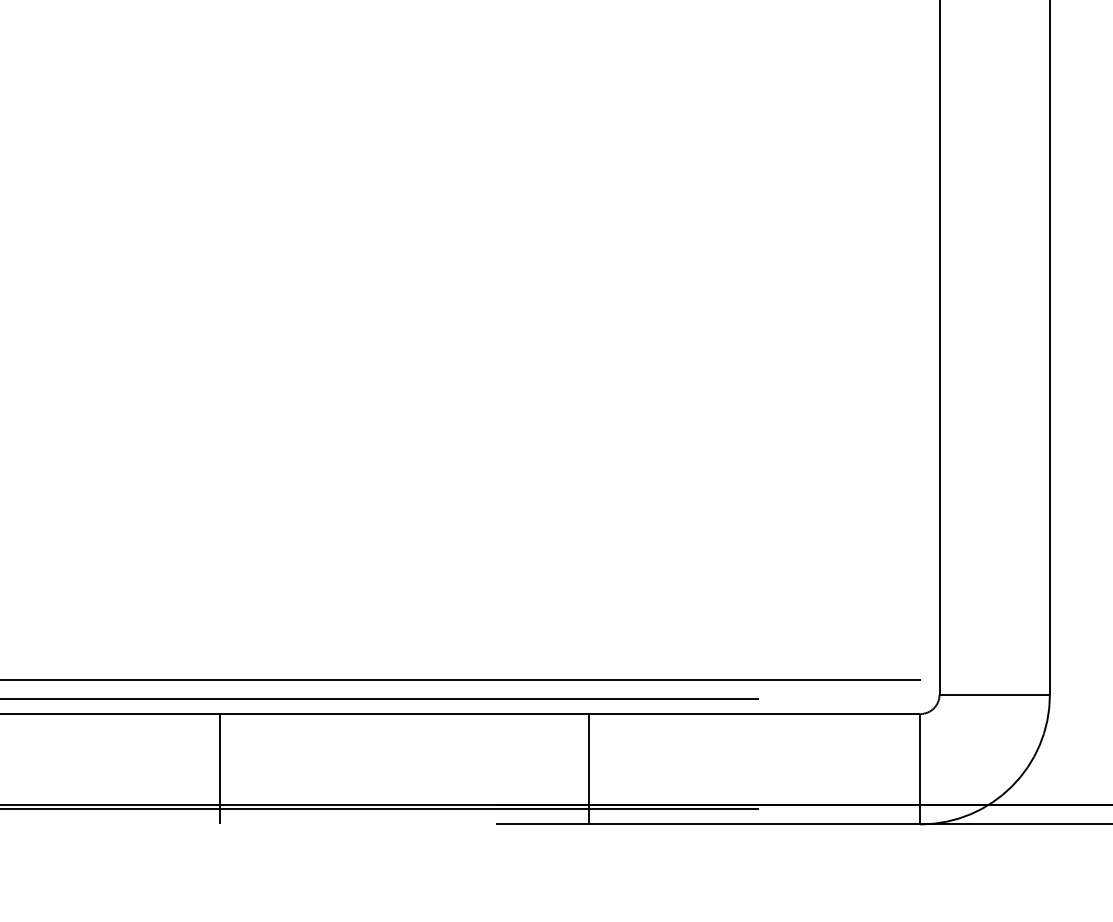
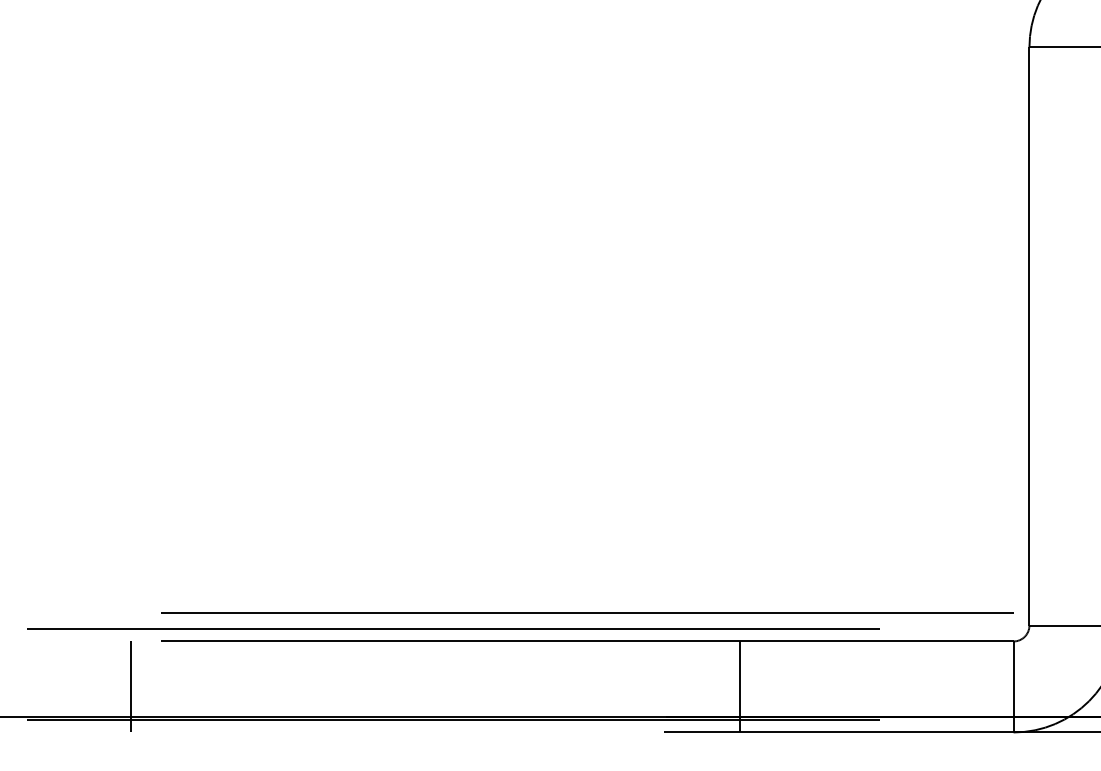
line: (219, 768) -> (435, 686), removed

